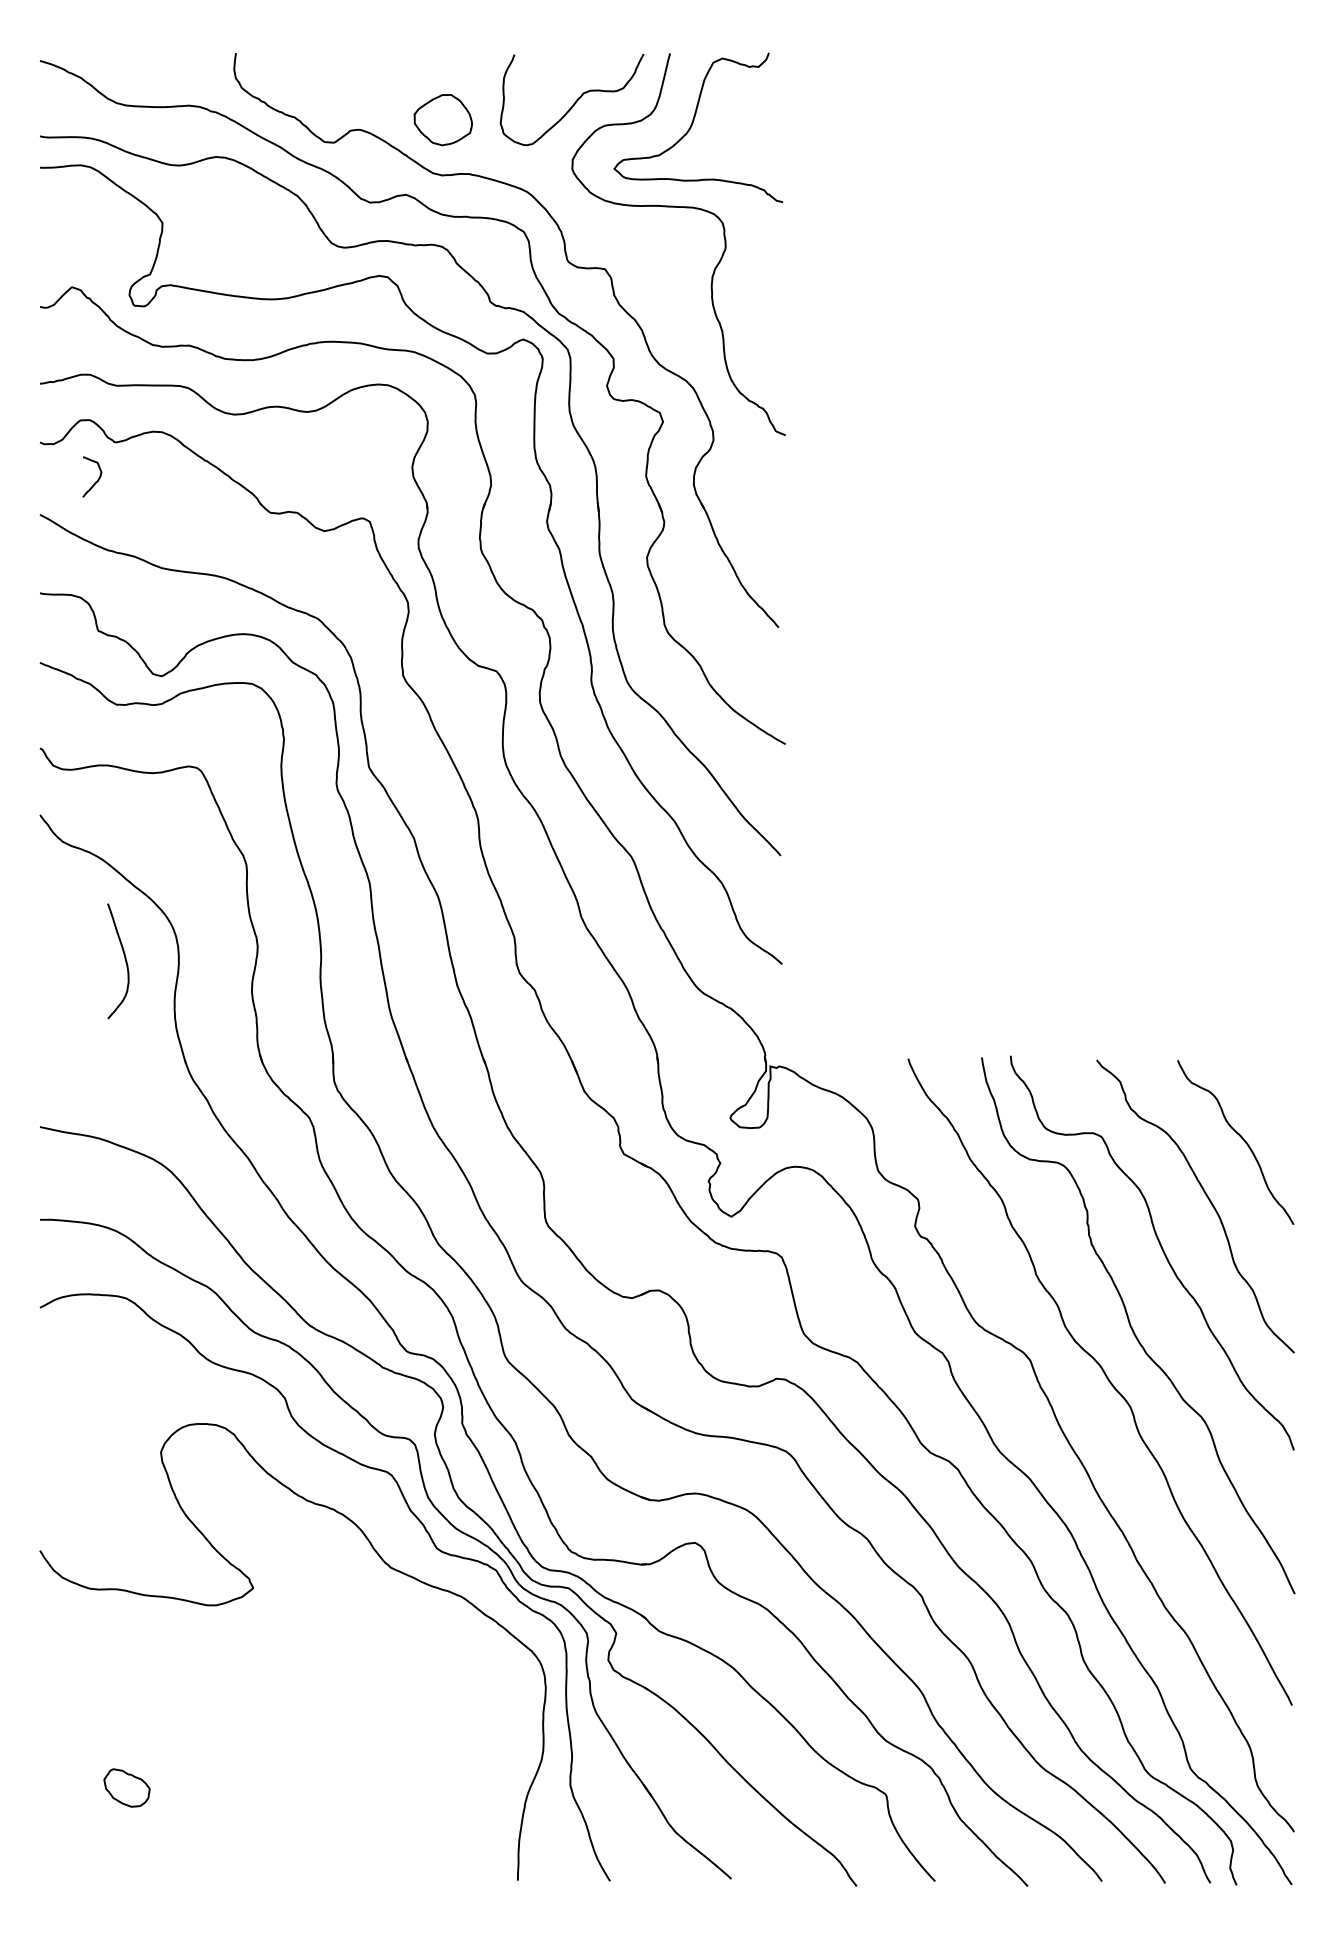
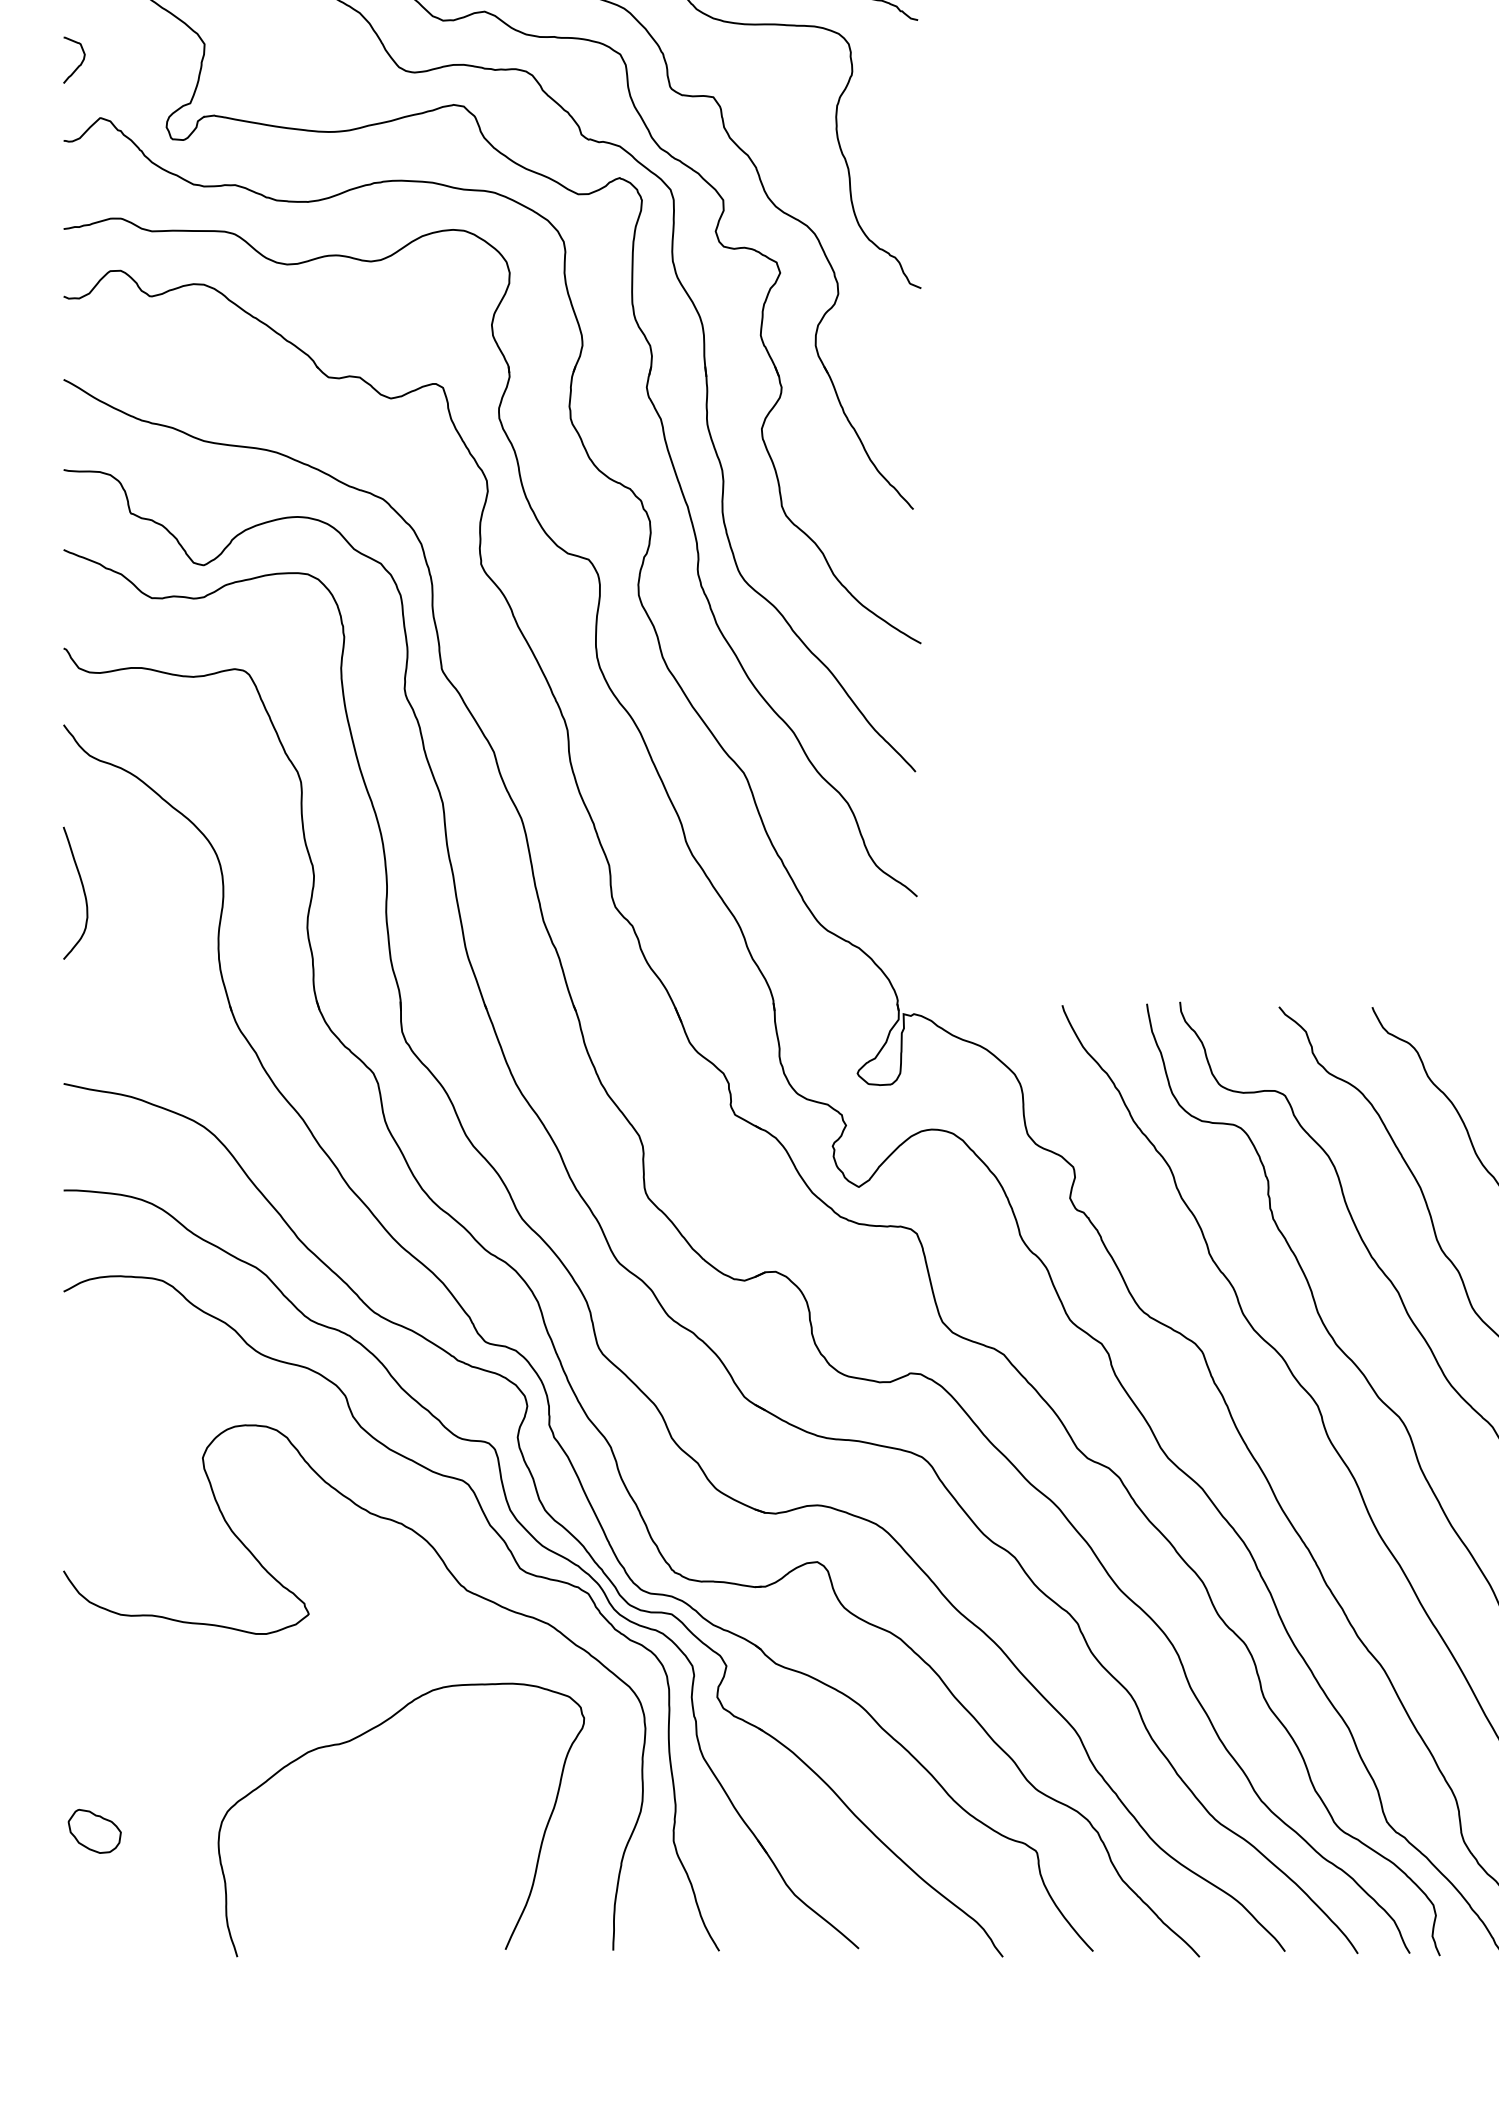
curve: (97, 479) -> (80, 63), moved
curve: (124, 959) -> (82, 891), moved
curve: (298, 1694) -> (360, 1736), added
part: (126, 1787) -> (94, 1830), moved

